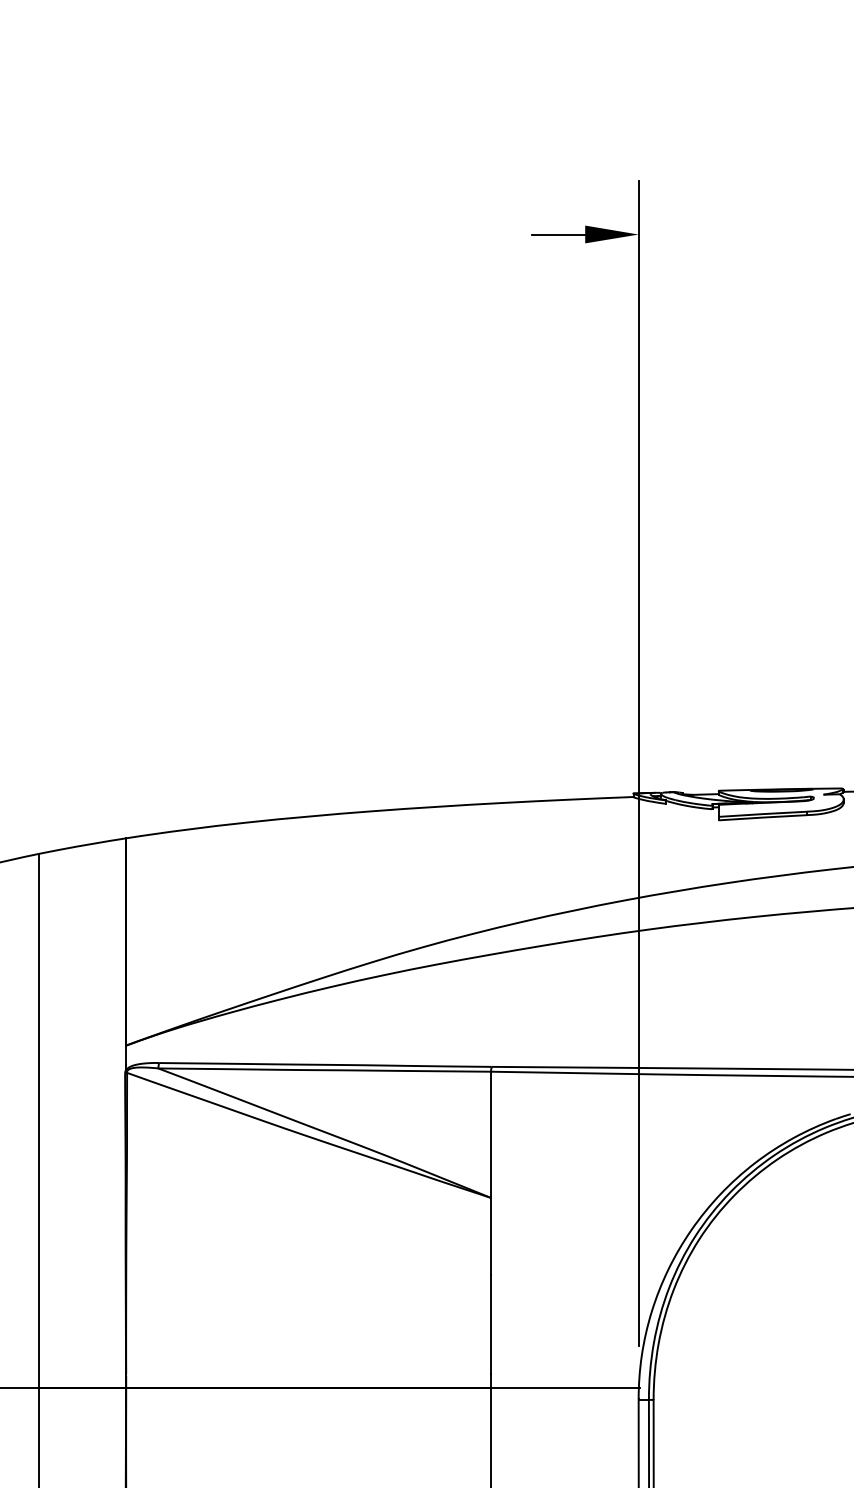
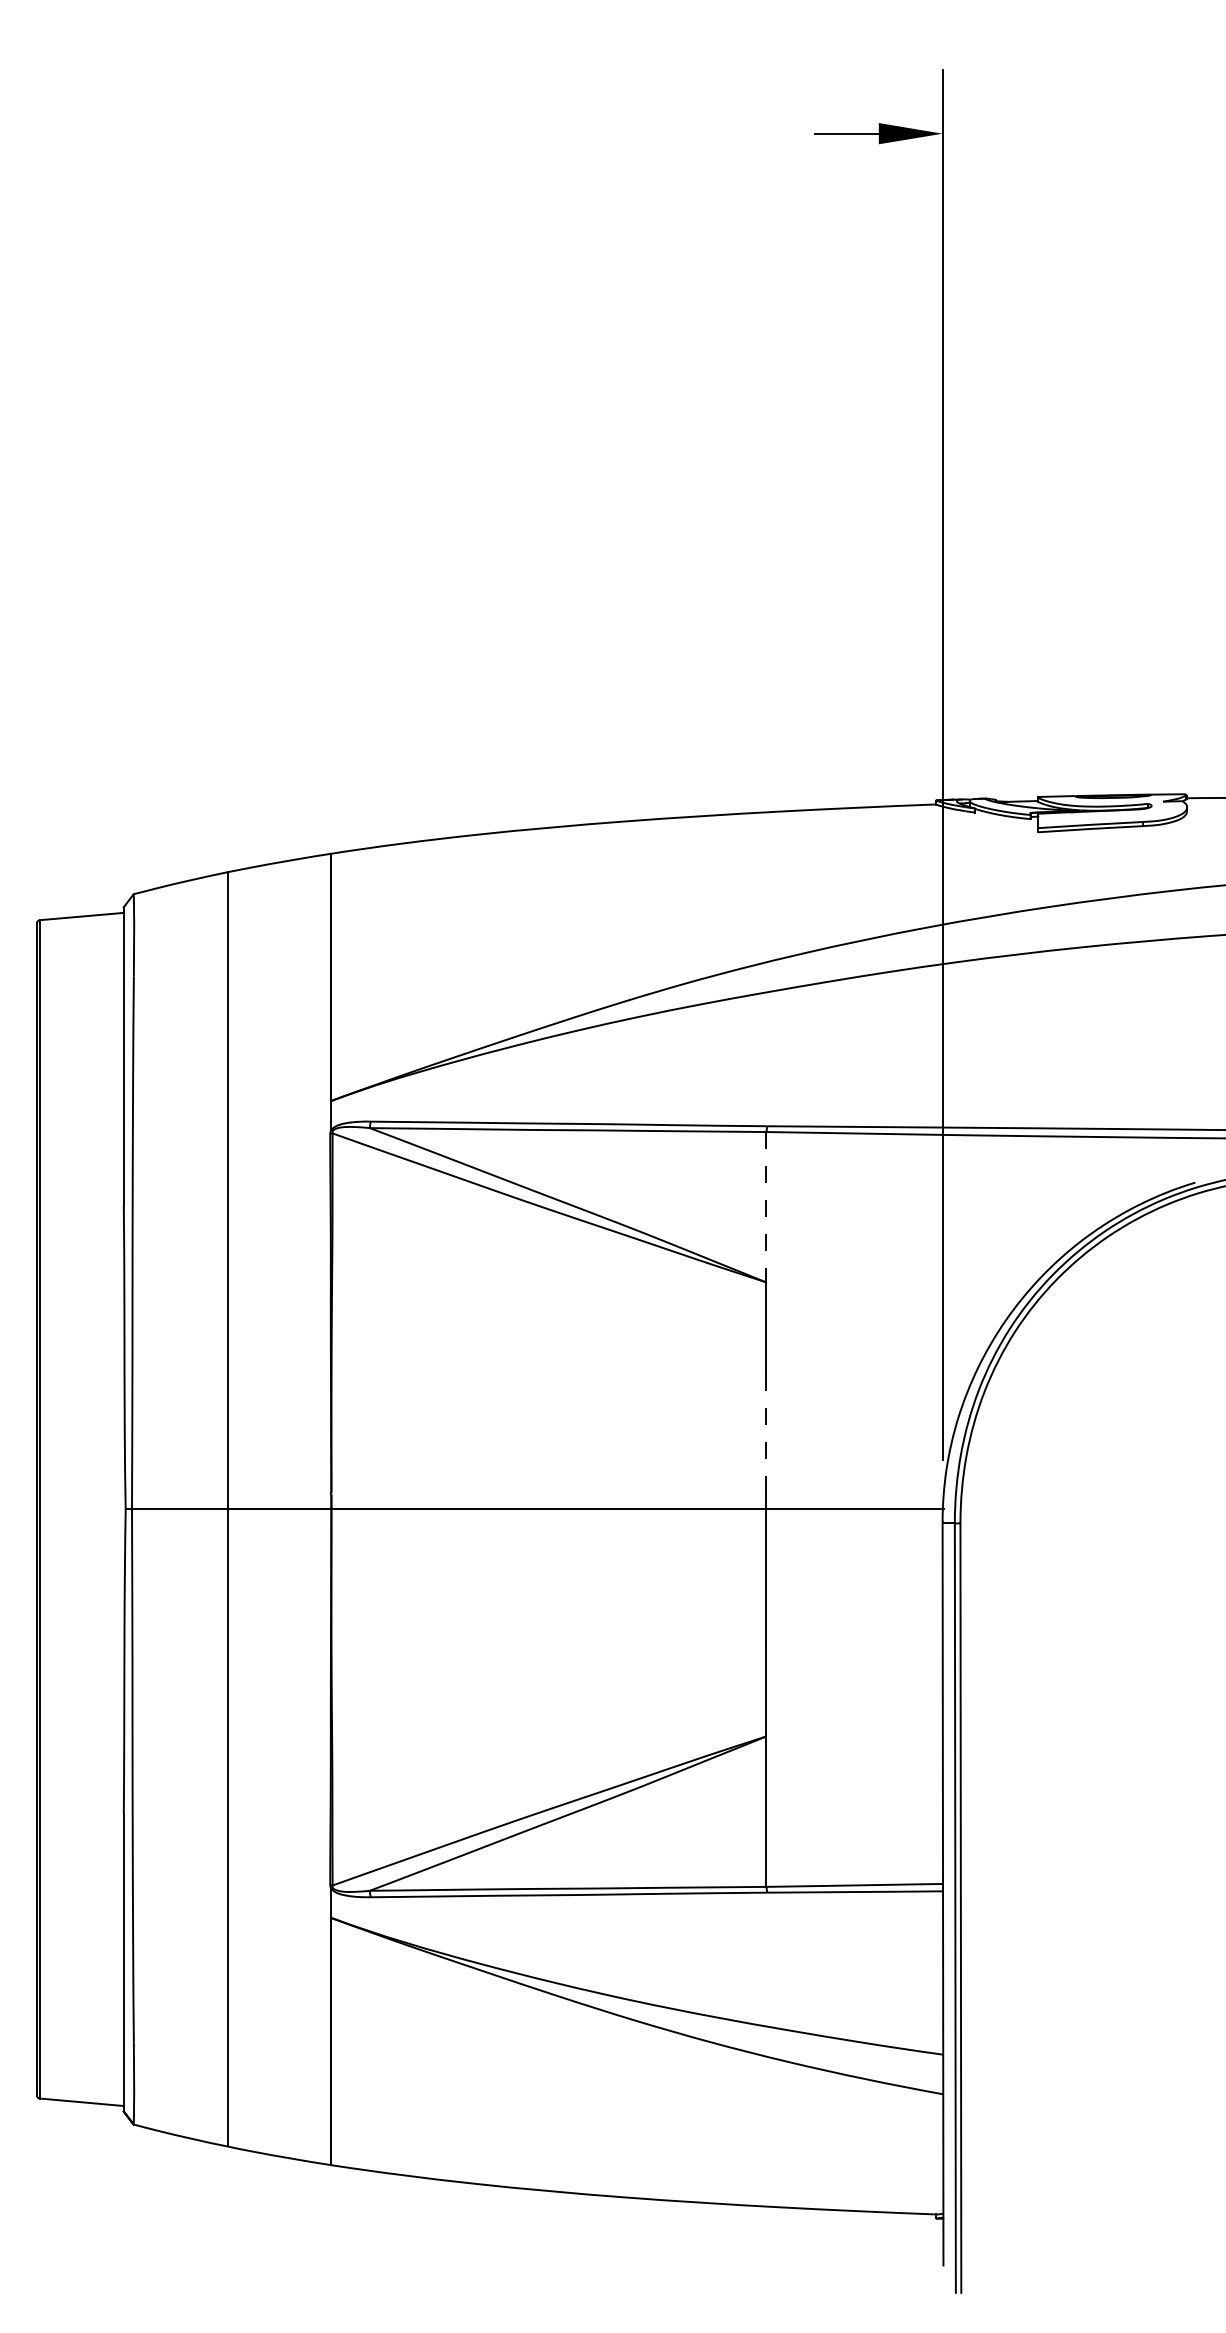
line: (490, 1135) -> (766, 1207), solid -> dashed
line: (490, 1324) -> (766, 1433), solid -> dashed

